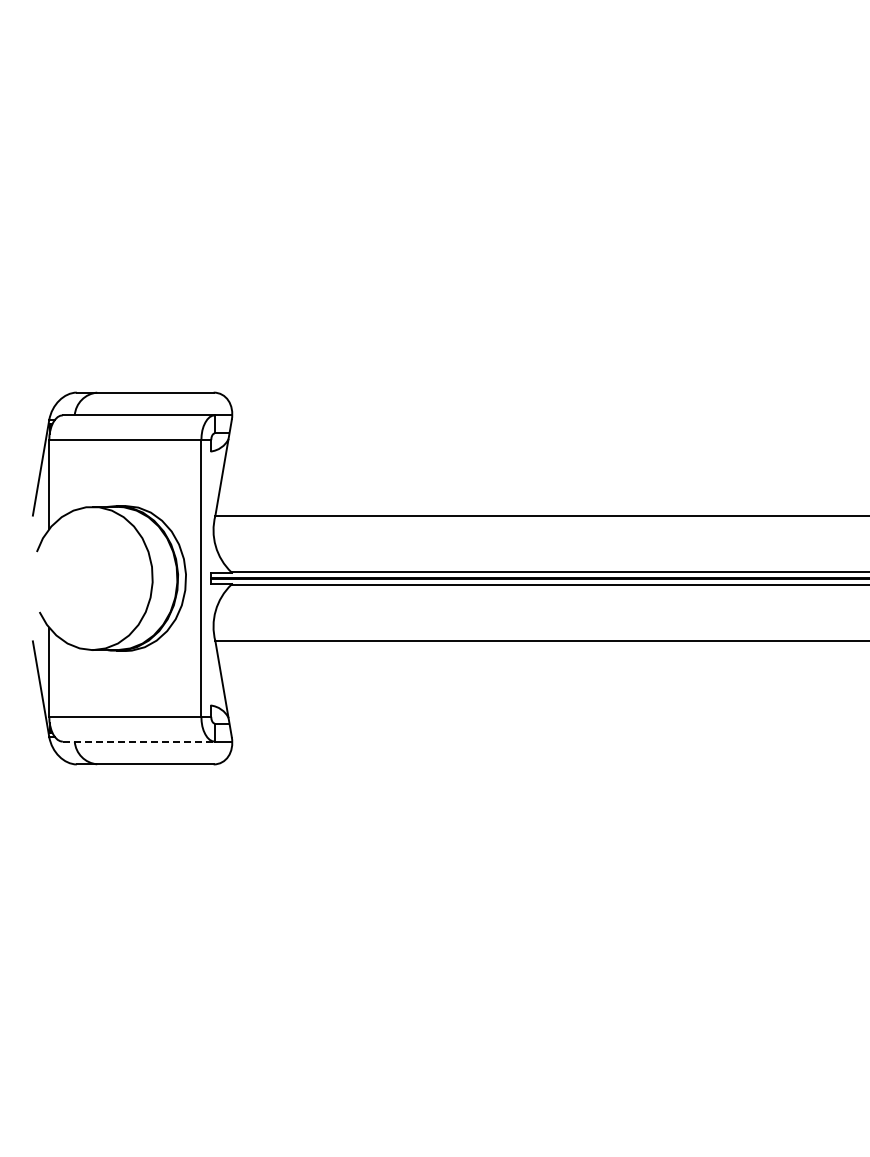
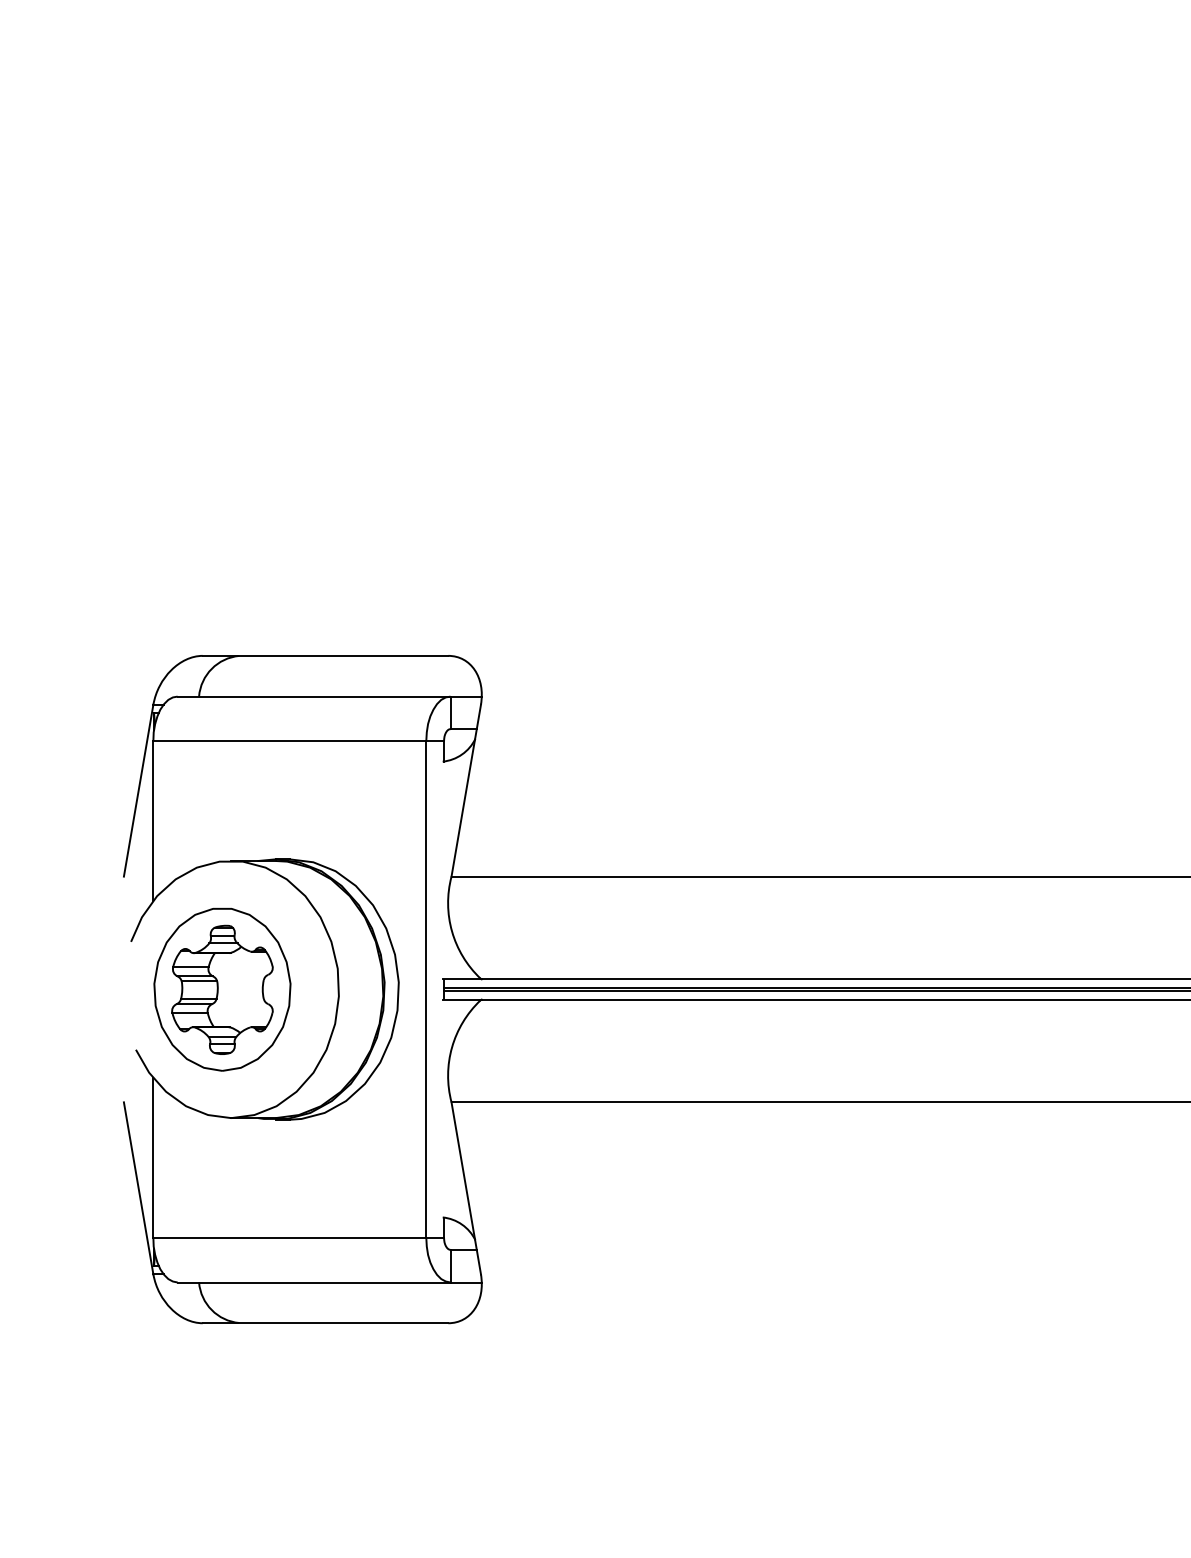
part: (87, 578) -> (221, 989), added
line: (139, 741) -> (315, 1282), dashed -> solid

